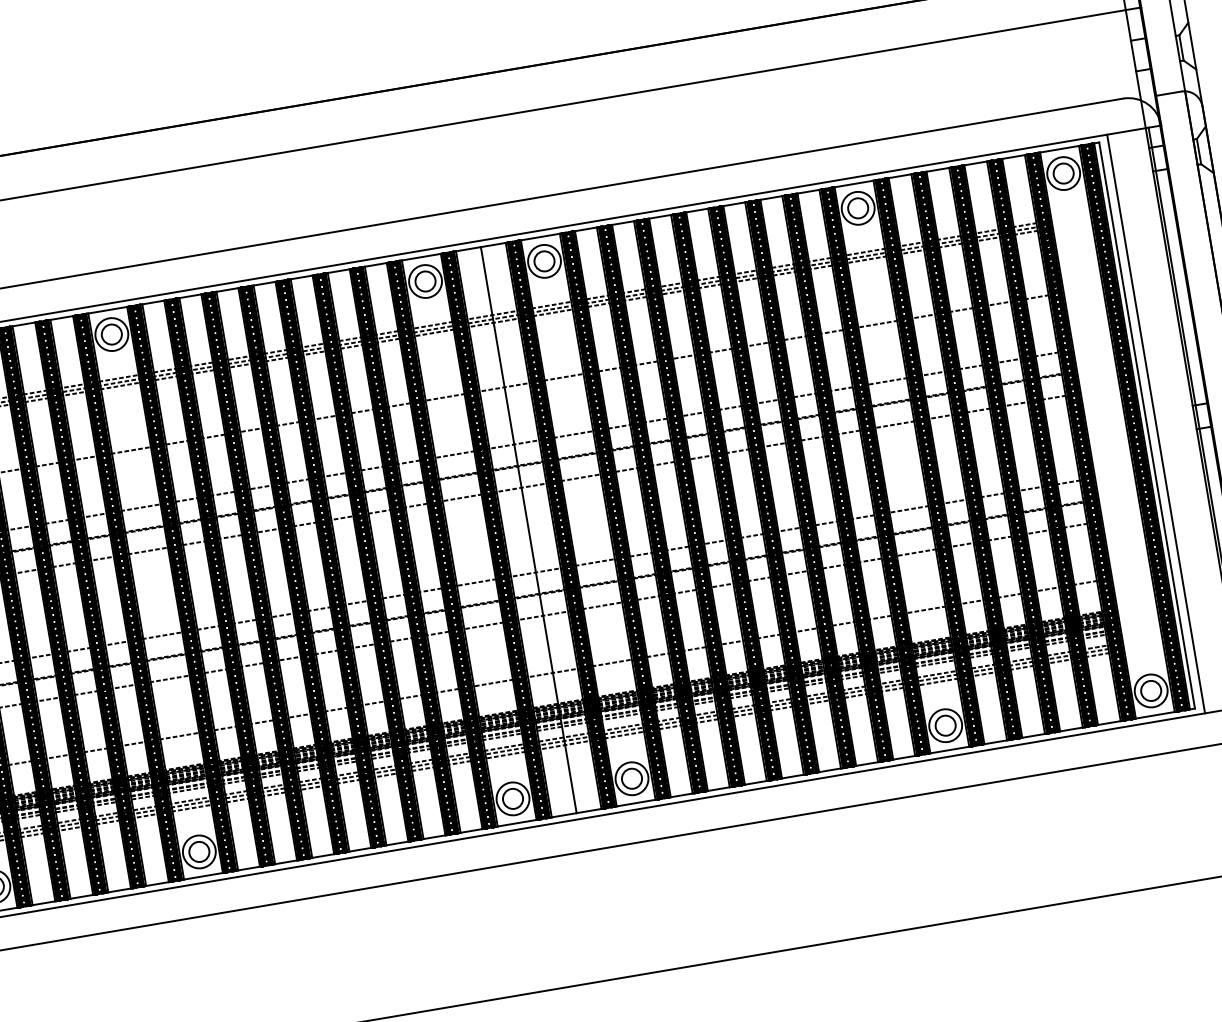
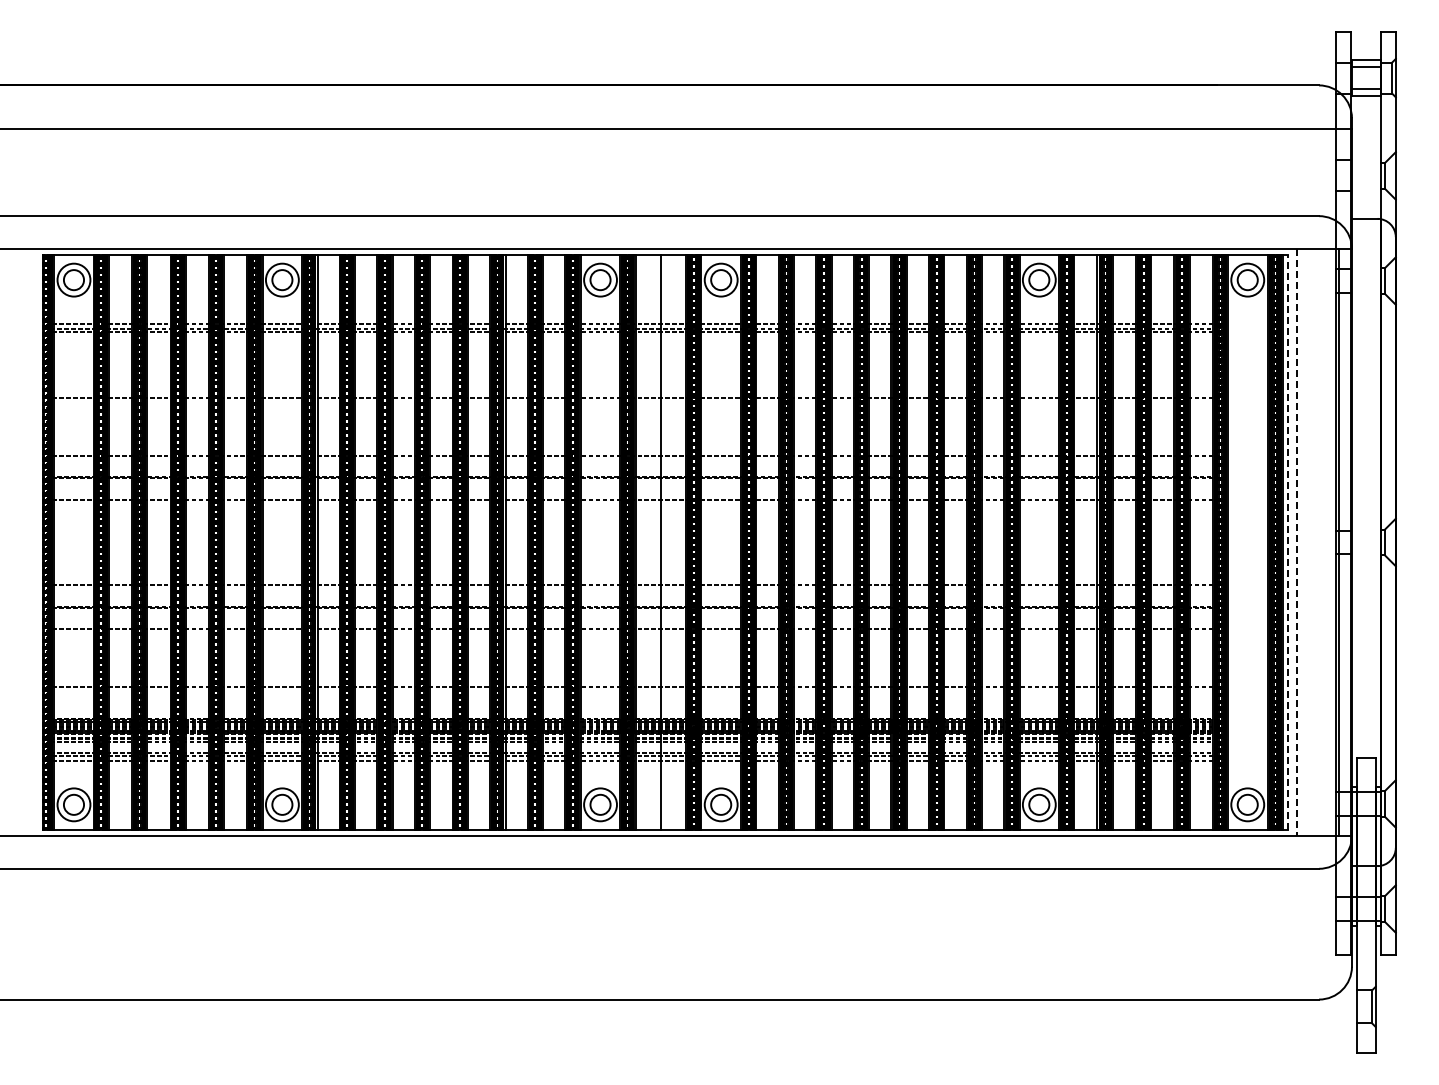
line: (1156, 424) -> (1297, 543), solid -> dashed
line: (1146, 425) -> (1287, 542), solid -> dashed

